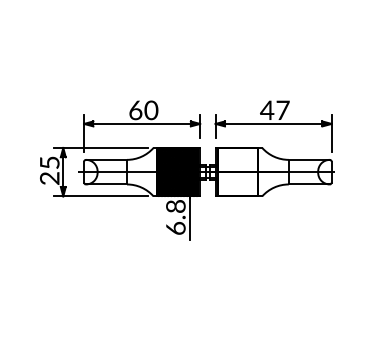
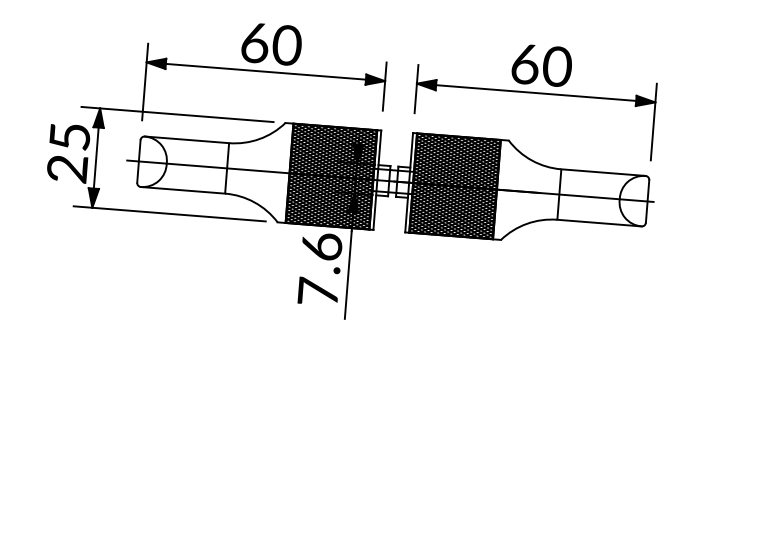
text: (274, 110) -> (539, 65), 47 -> 60
hatch: (237, 171) -> (454, 184), added
text: (175, 216) -> (319, 267), 6.8 -> 7.6

